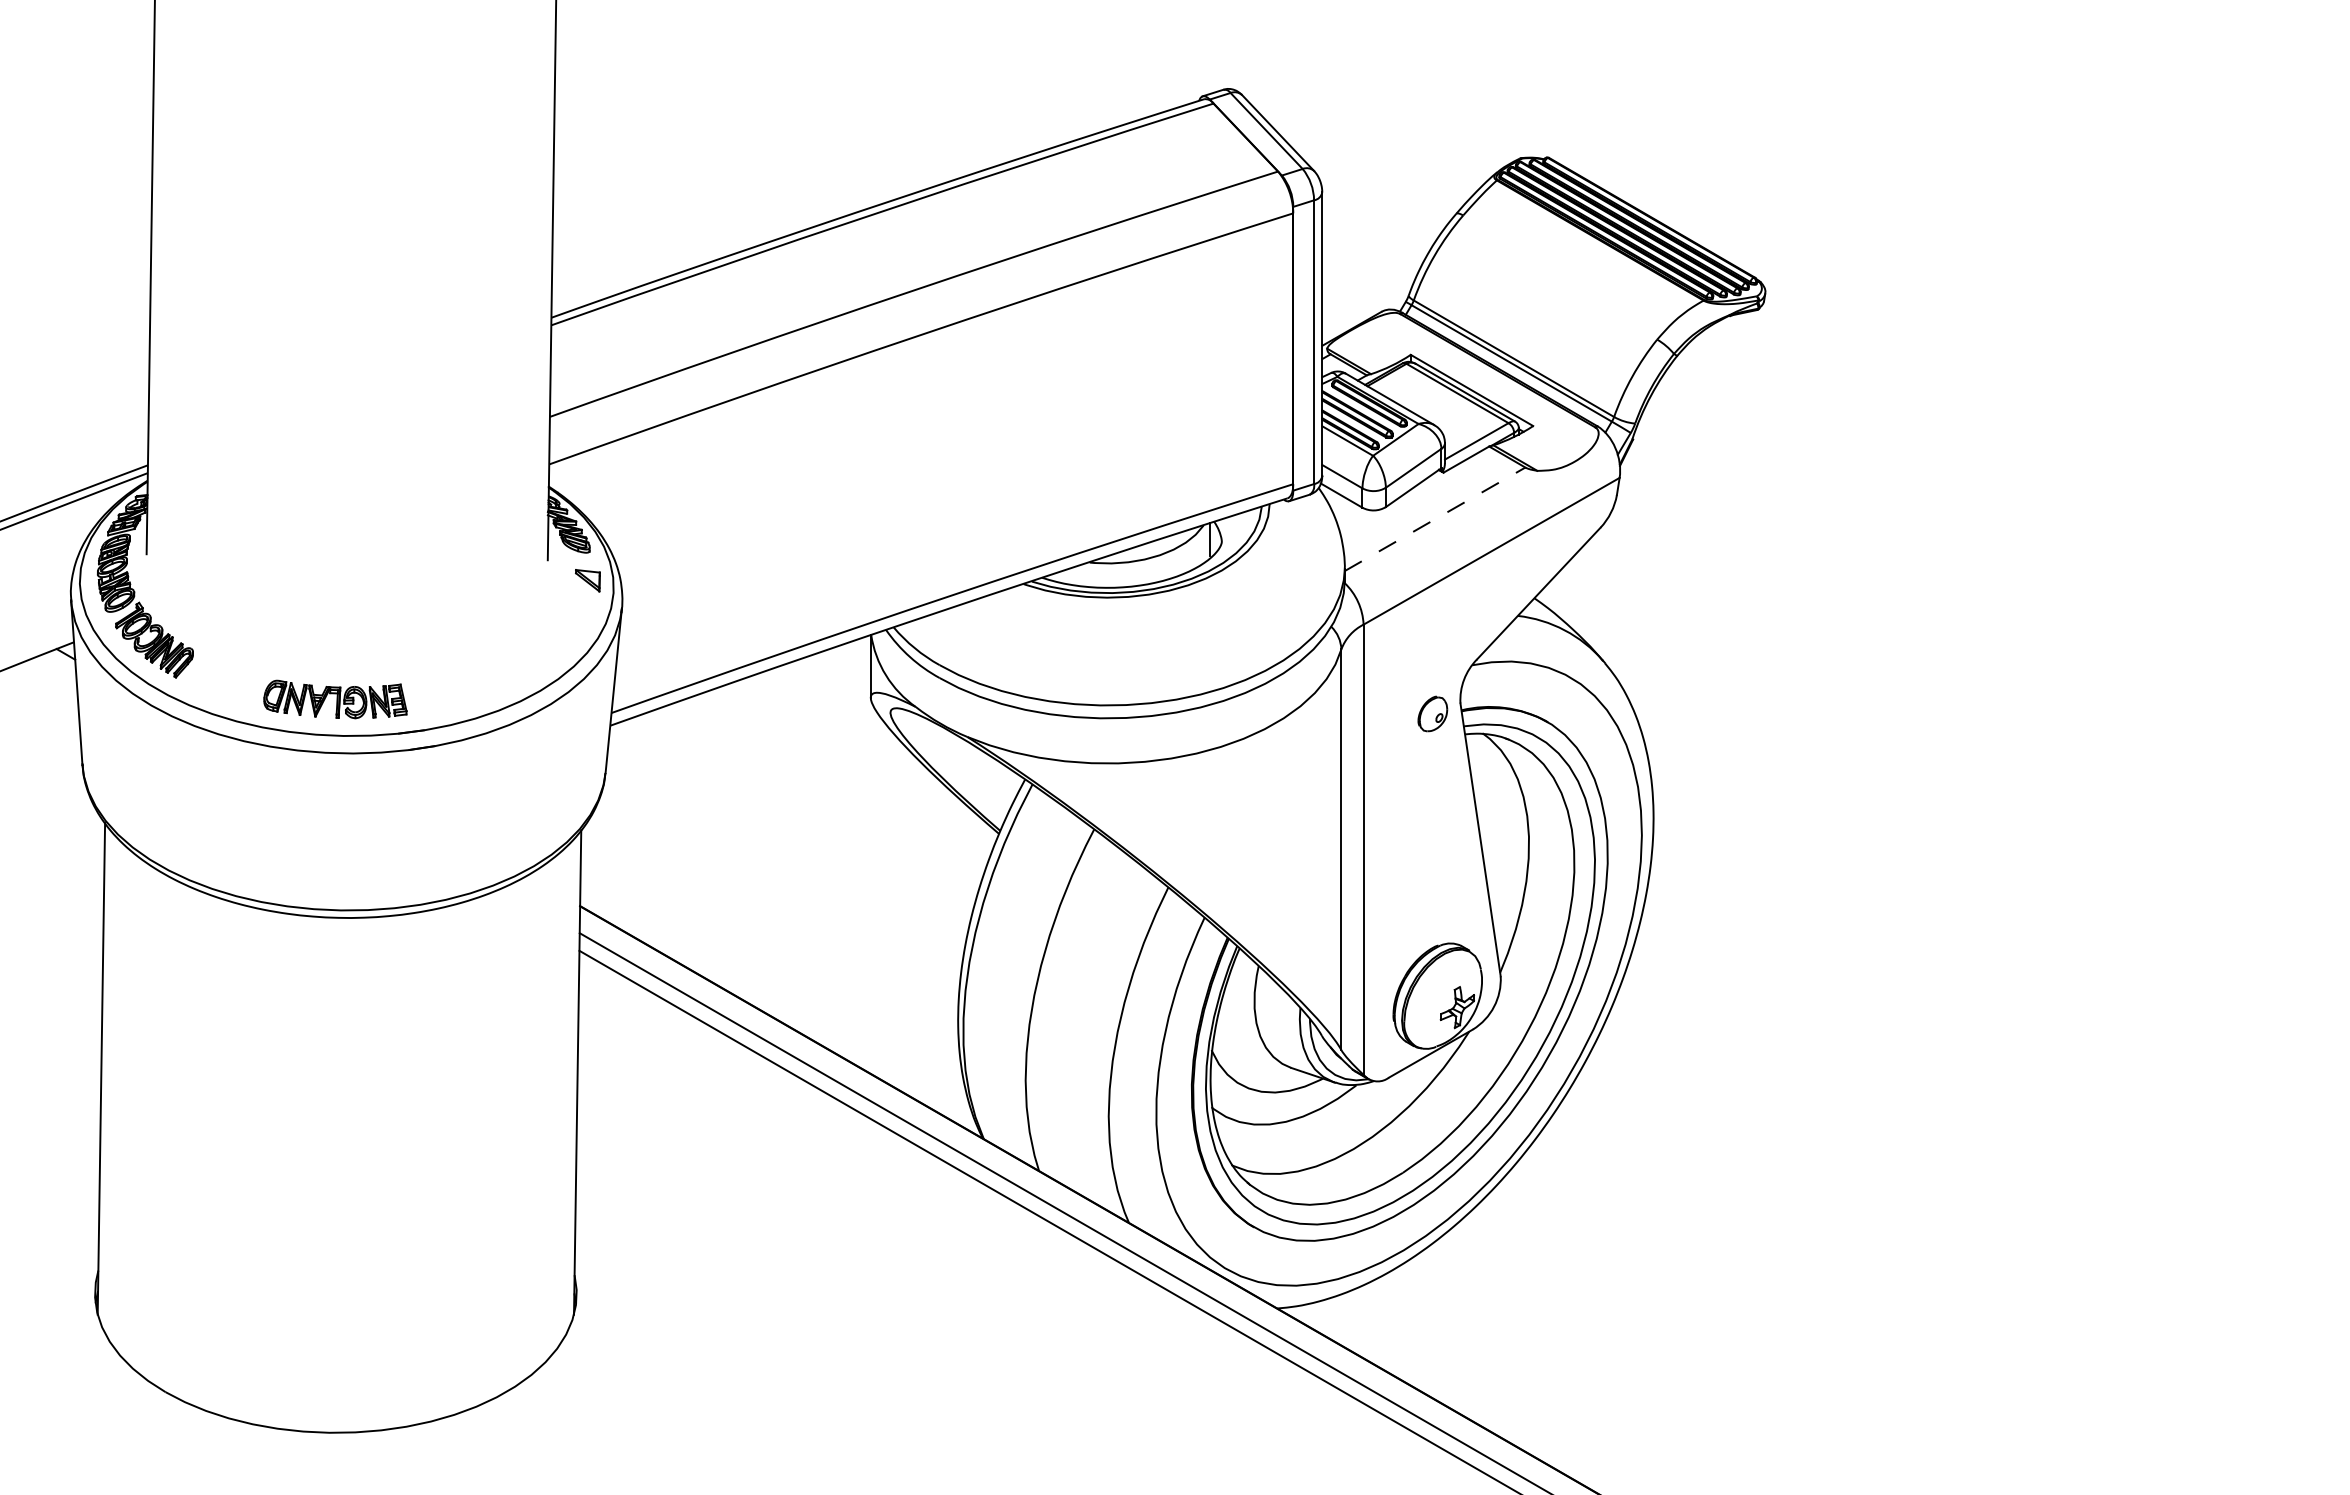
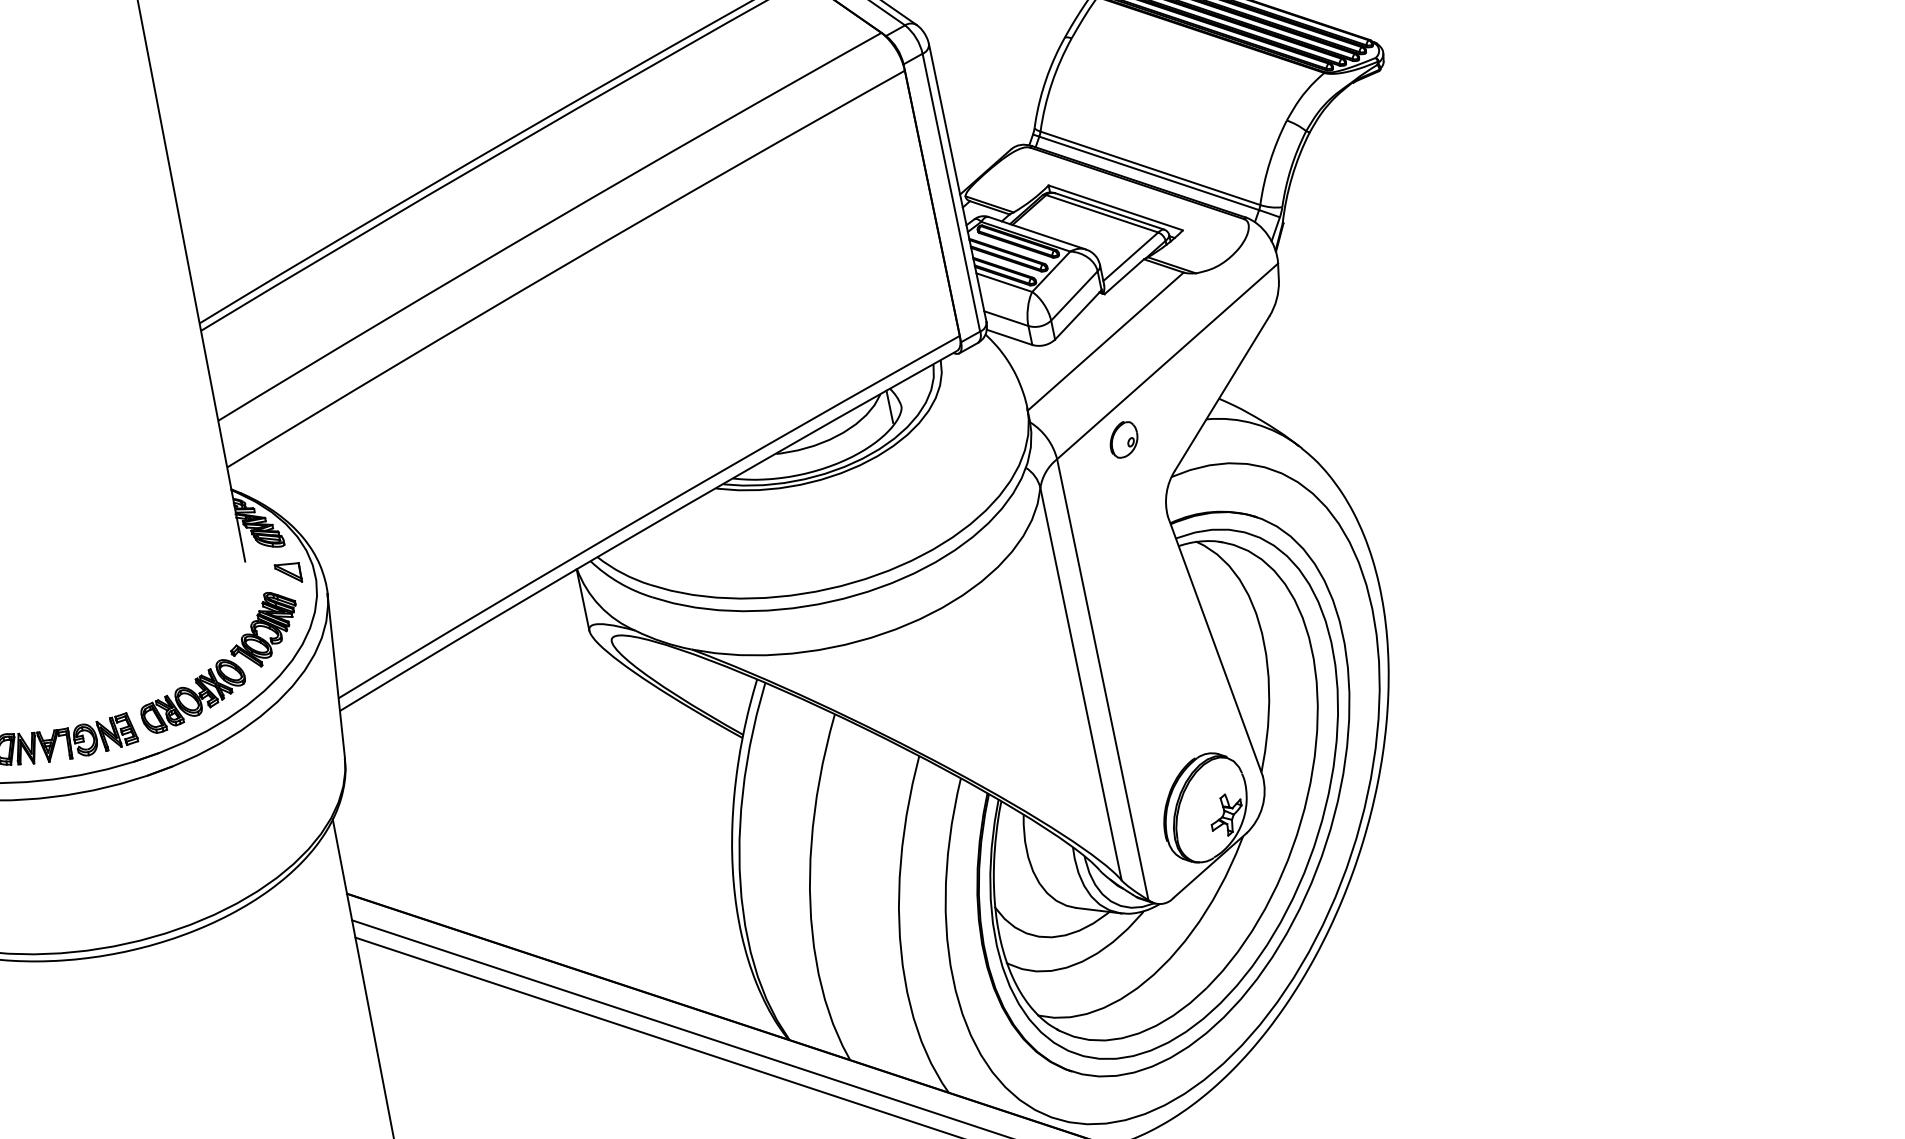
line: (1435, 519) -> (1106, 341), dashed -> solid
part: (501, 652) -> (218, 661), added
part: (1432, 713) -> (1123, 439), moved

